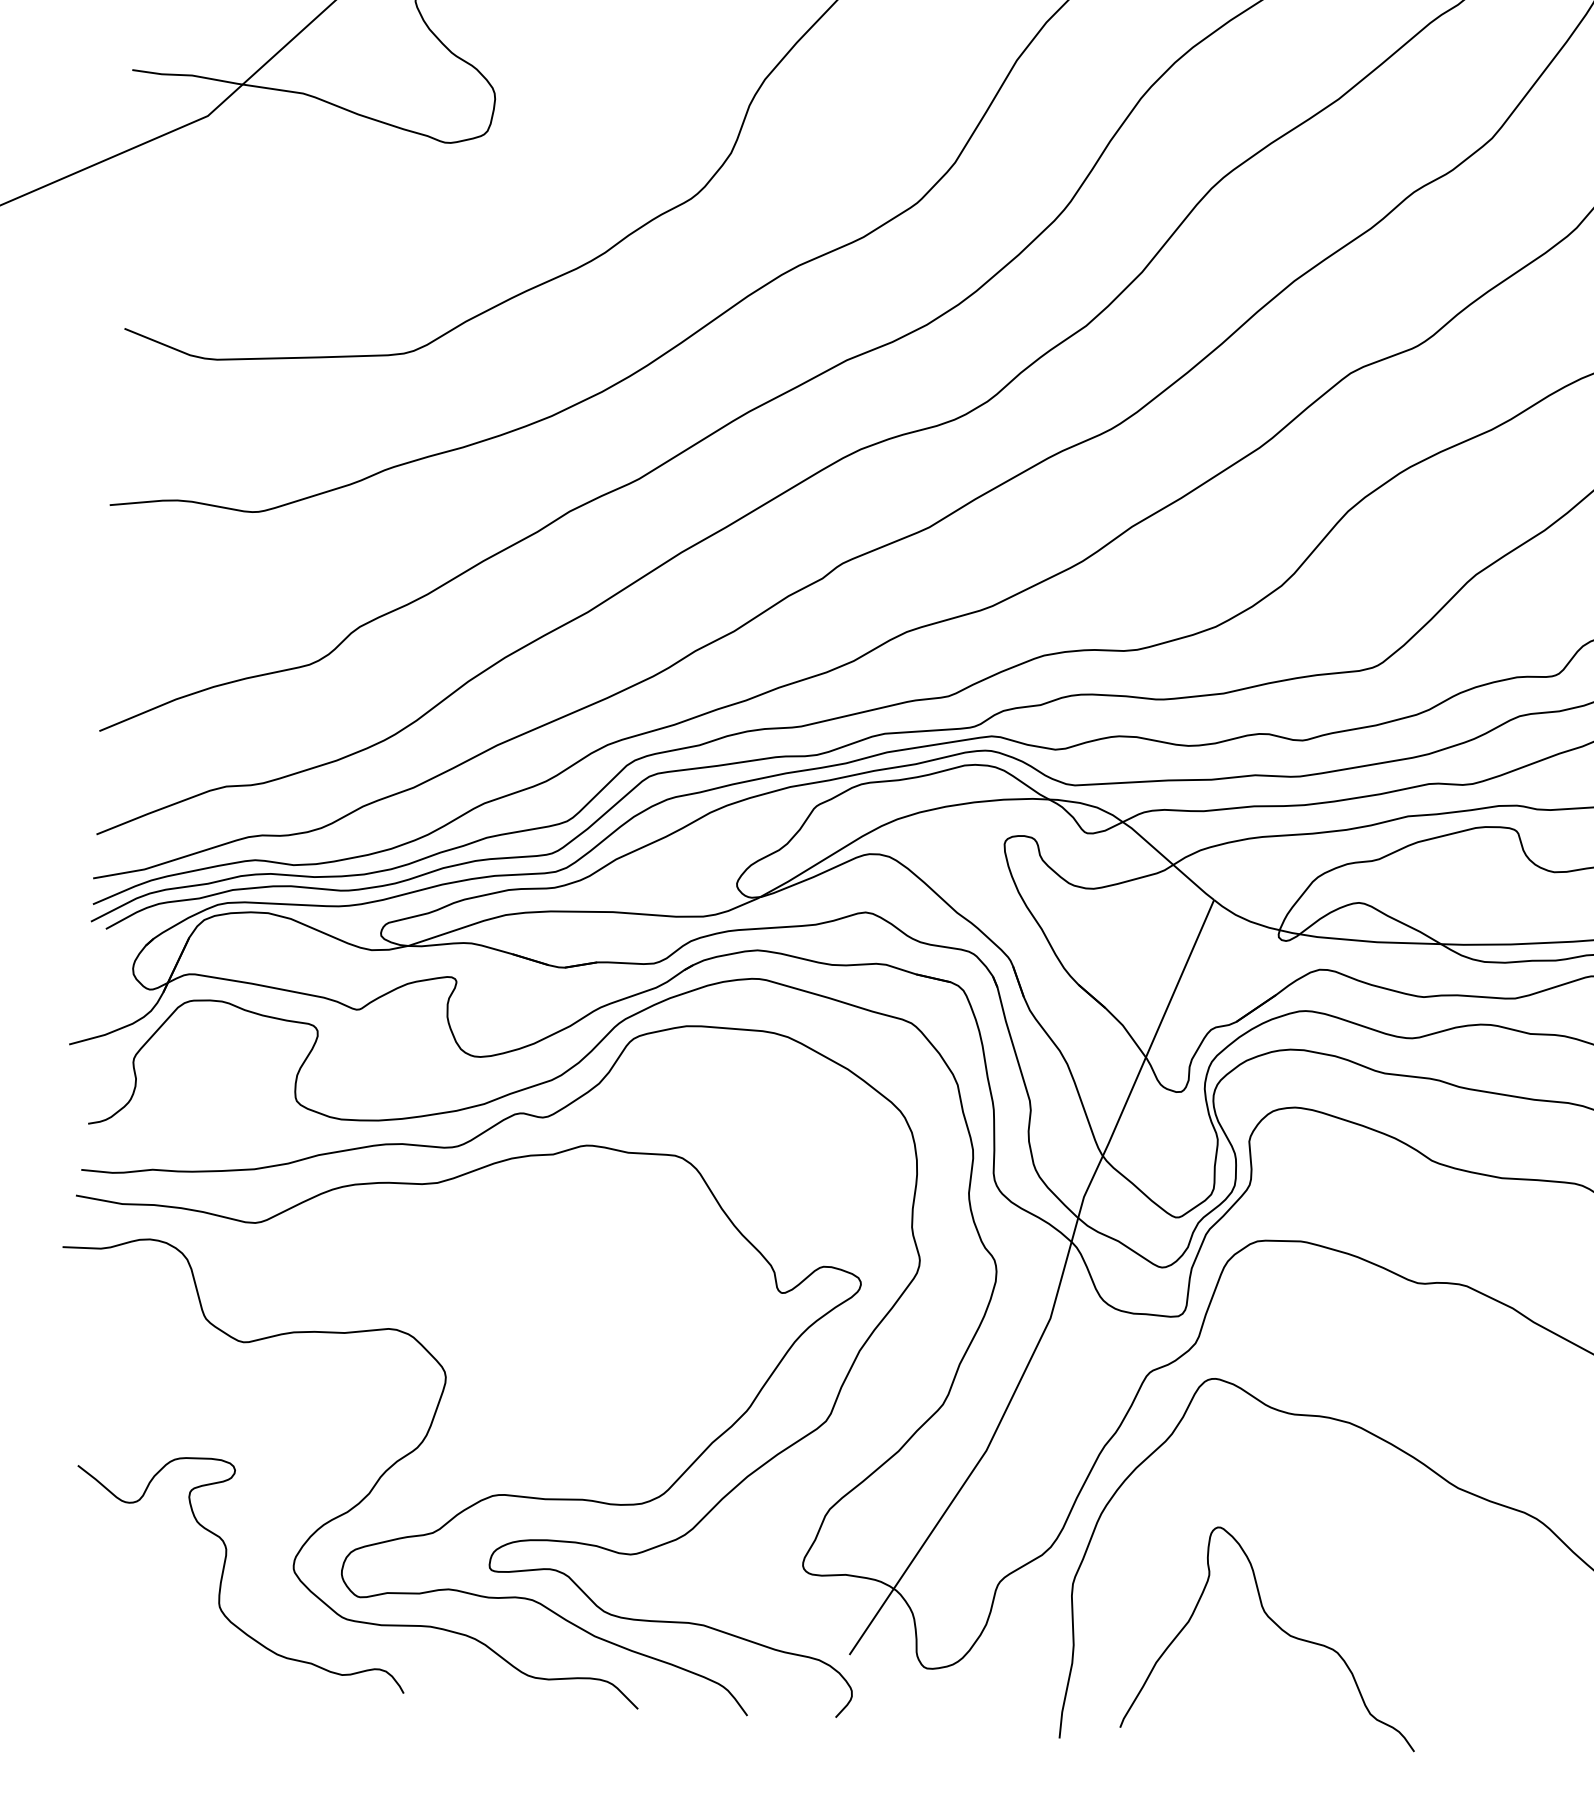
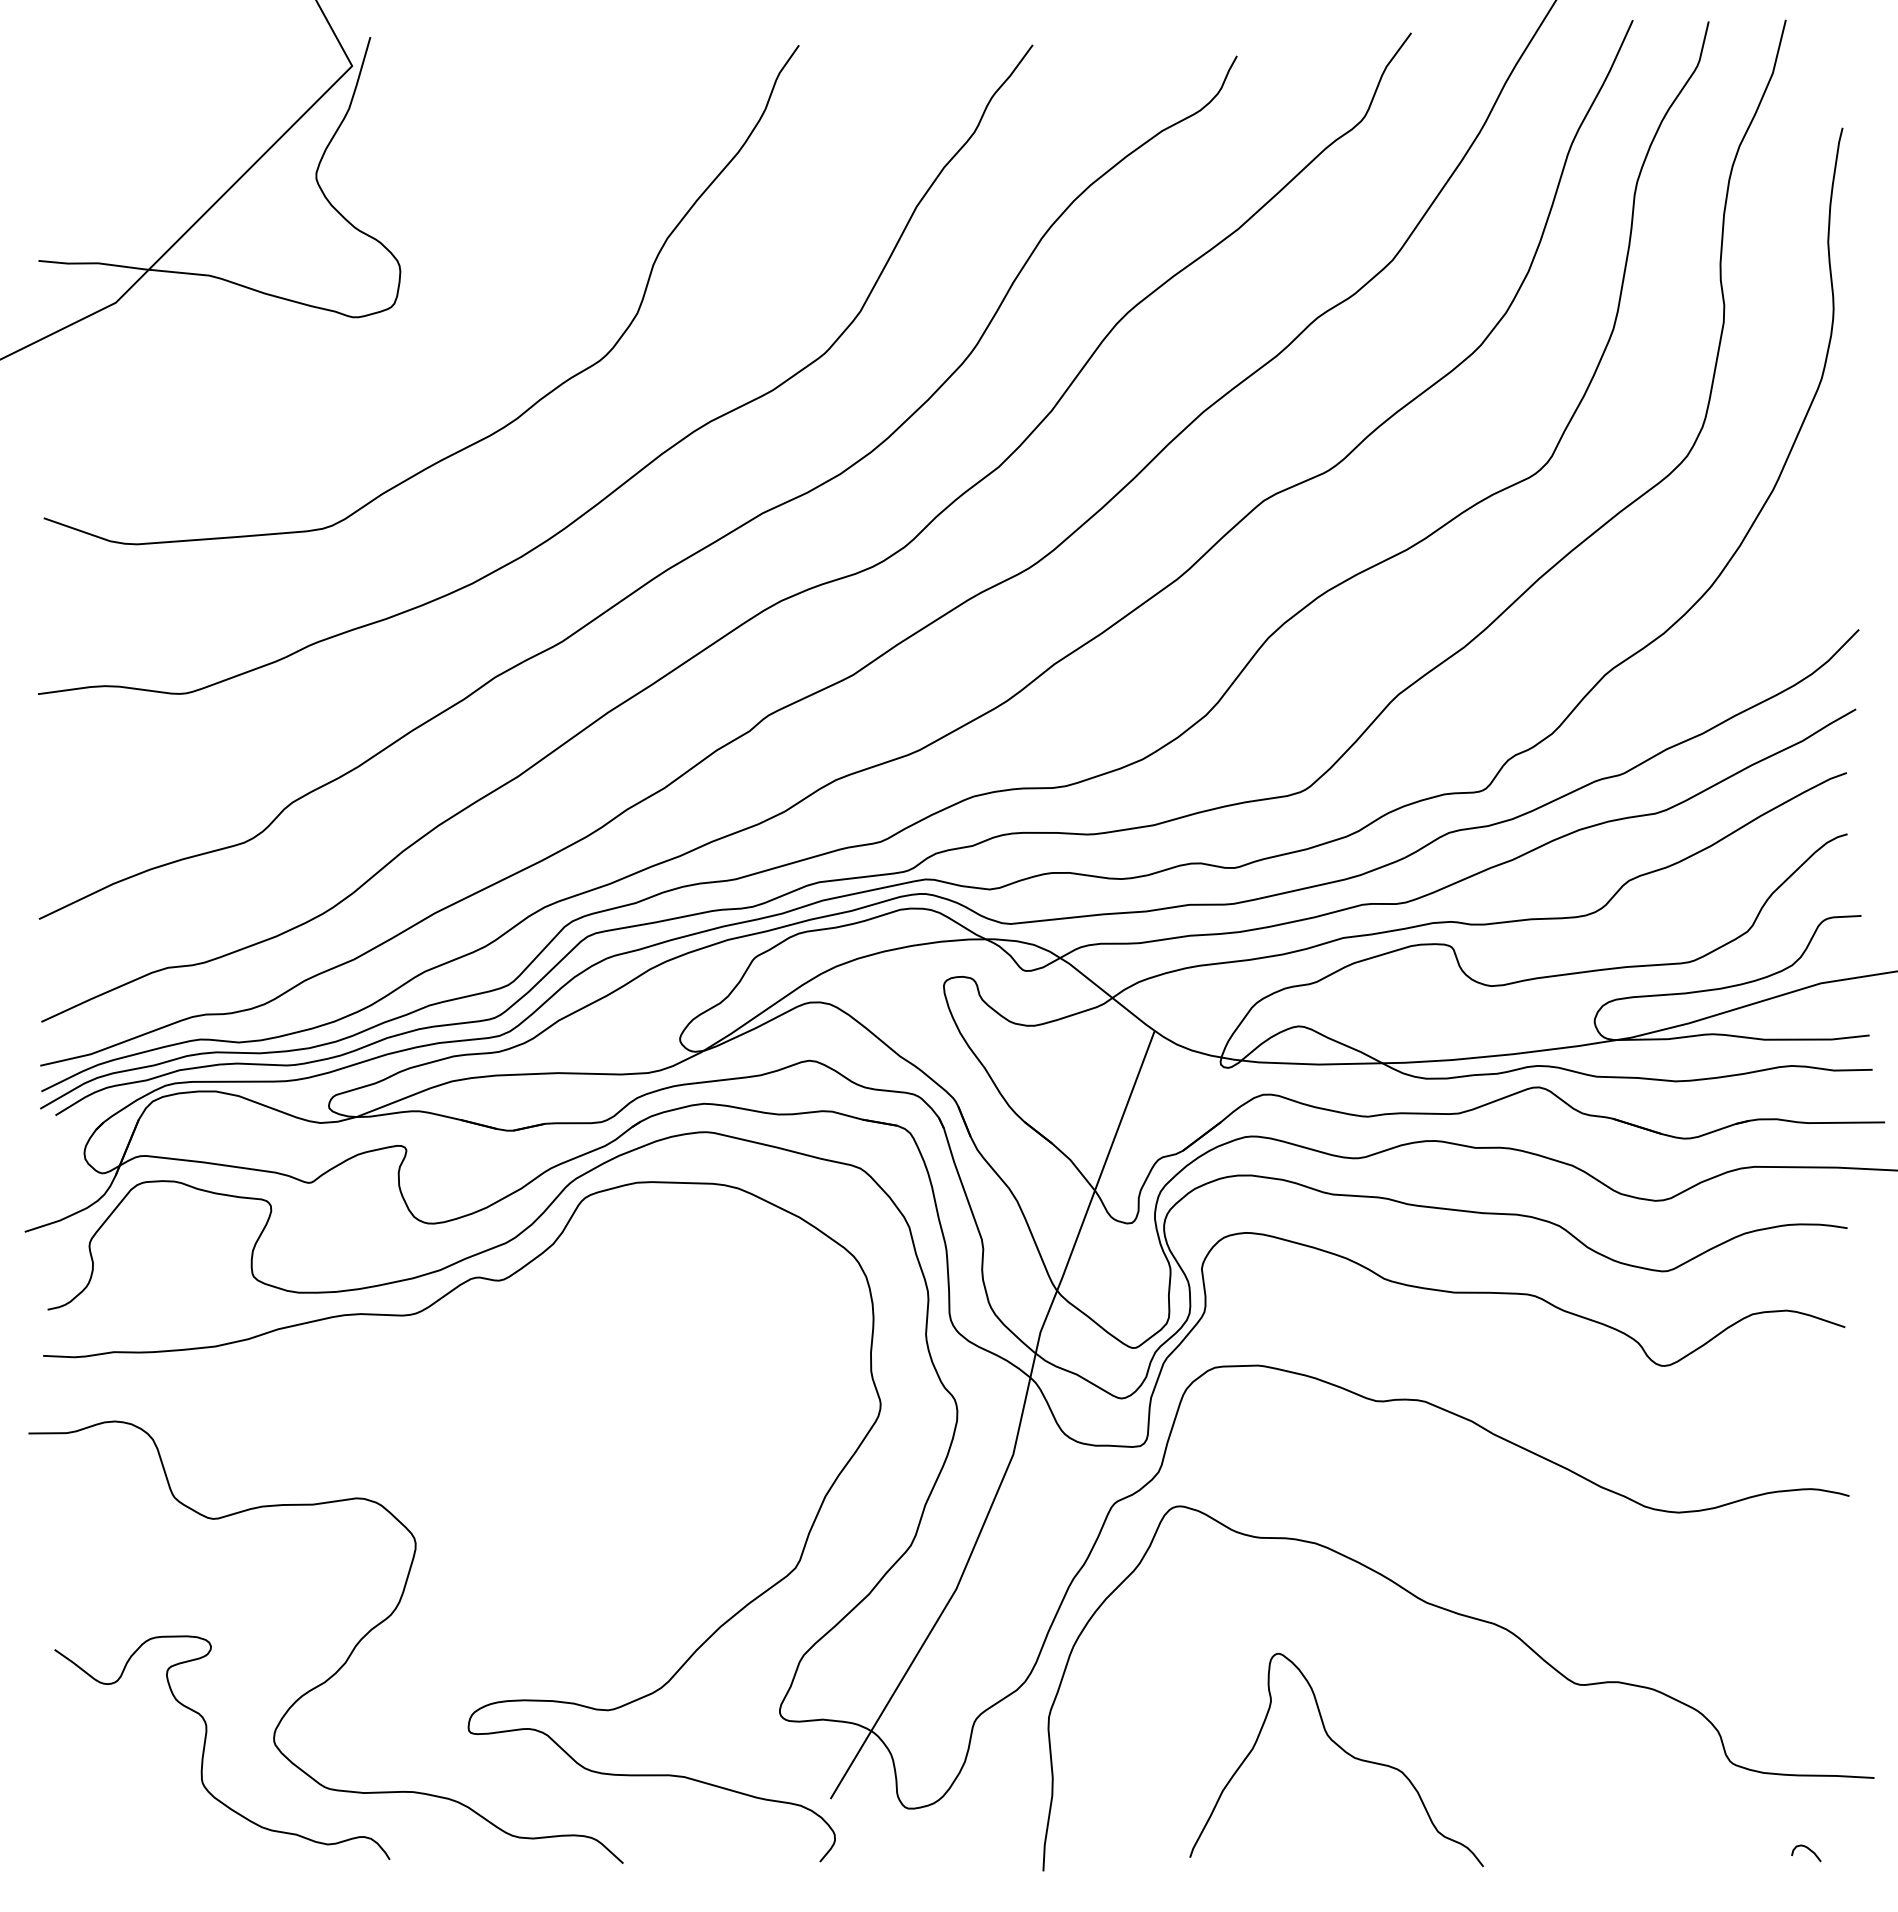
curve: (491, 1495) -> (466, 1658), removed
curve: (1280, 1629) -> (1344, 1752), moved

